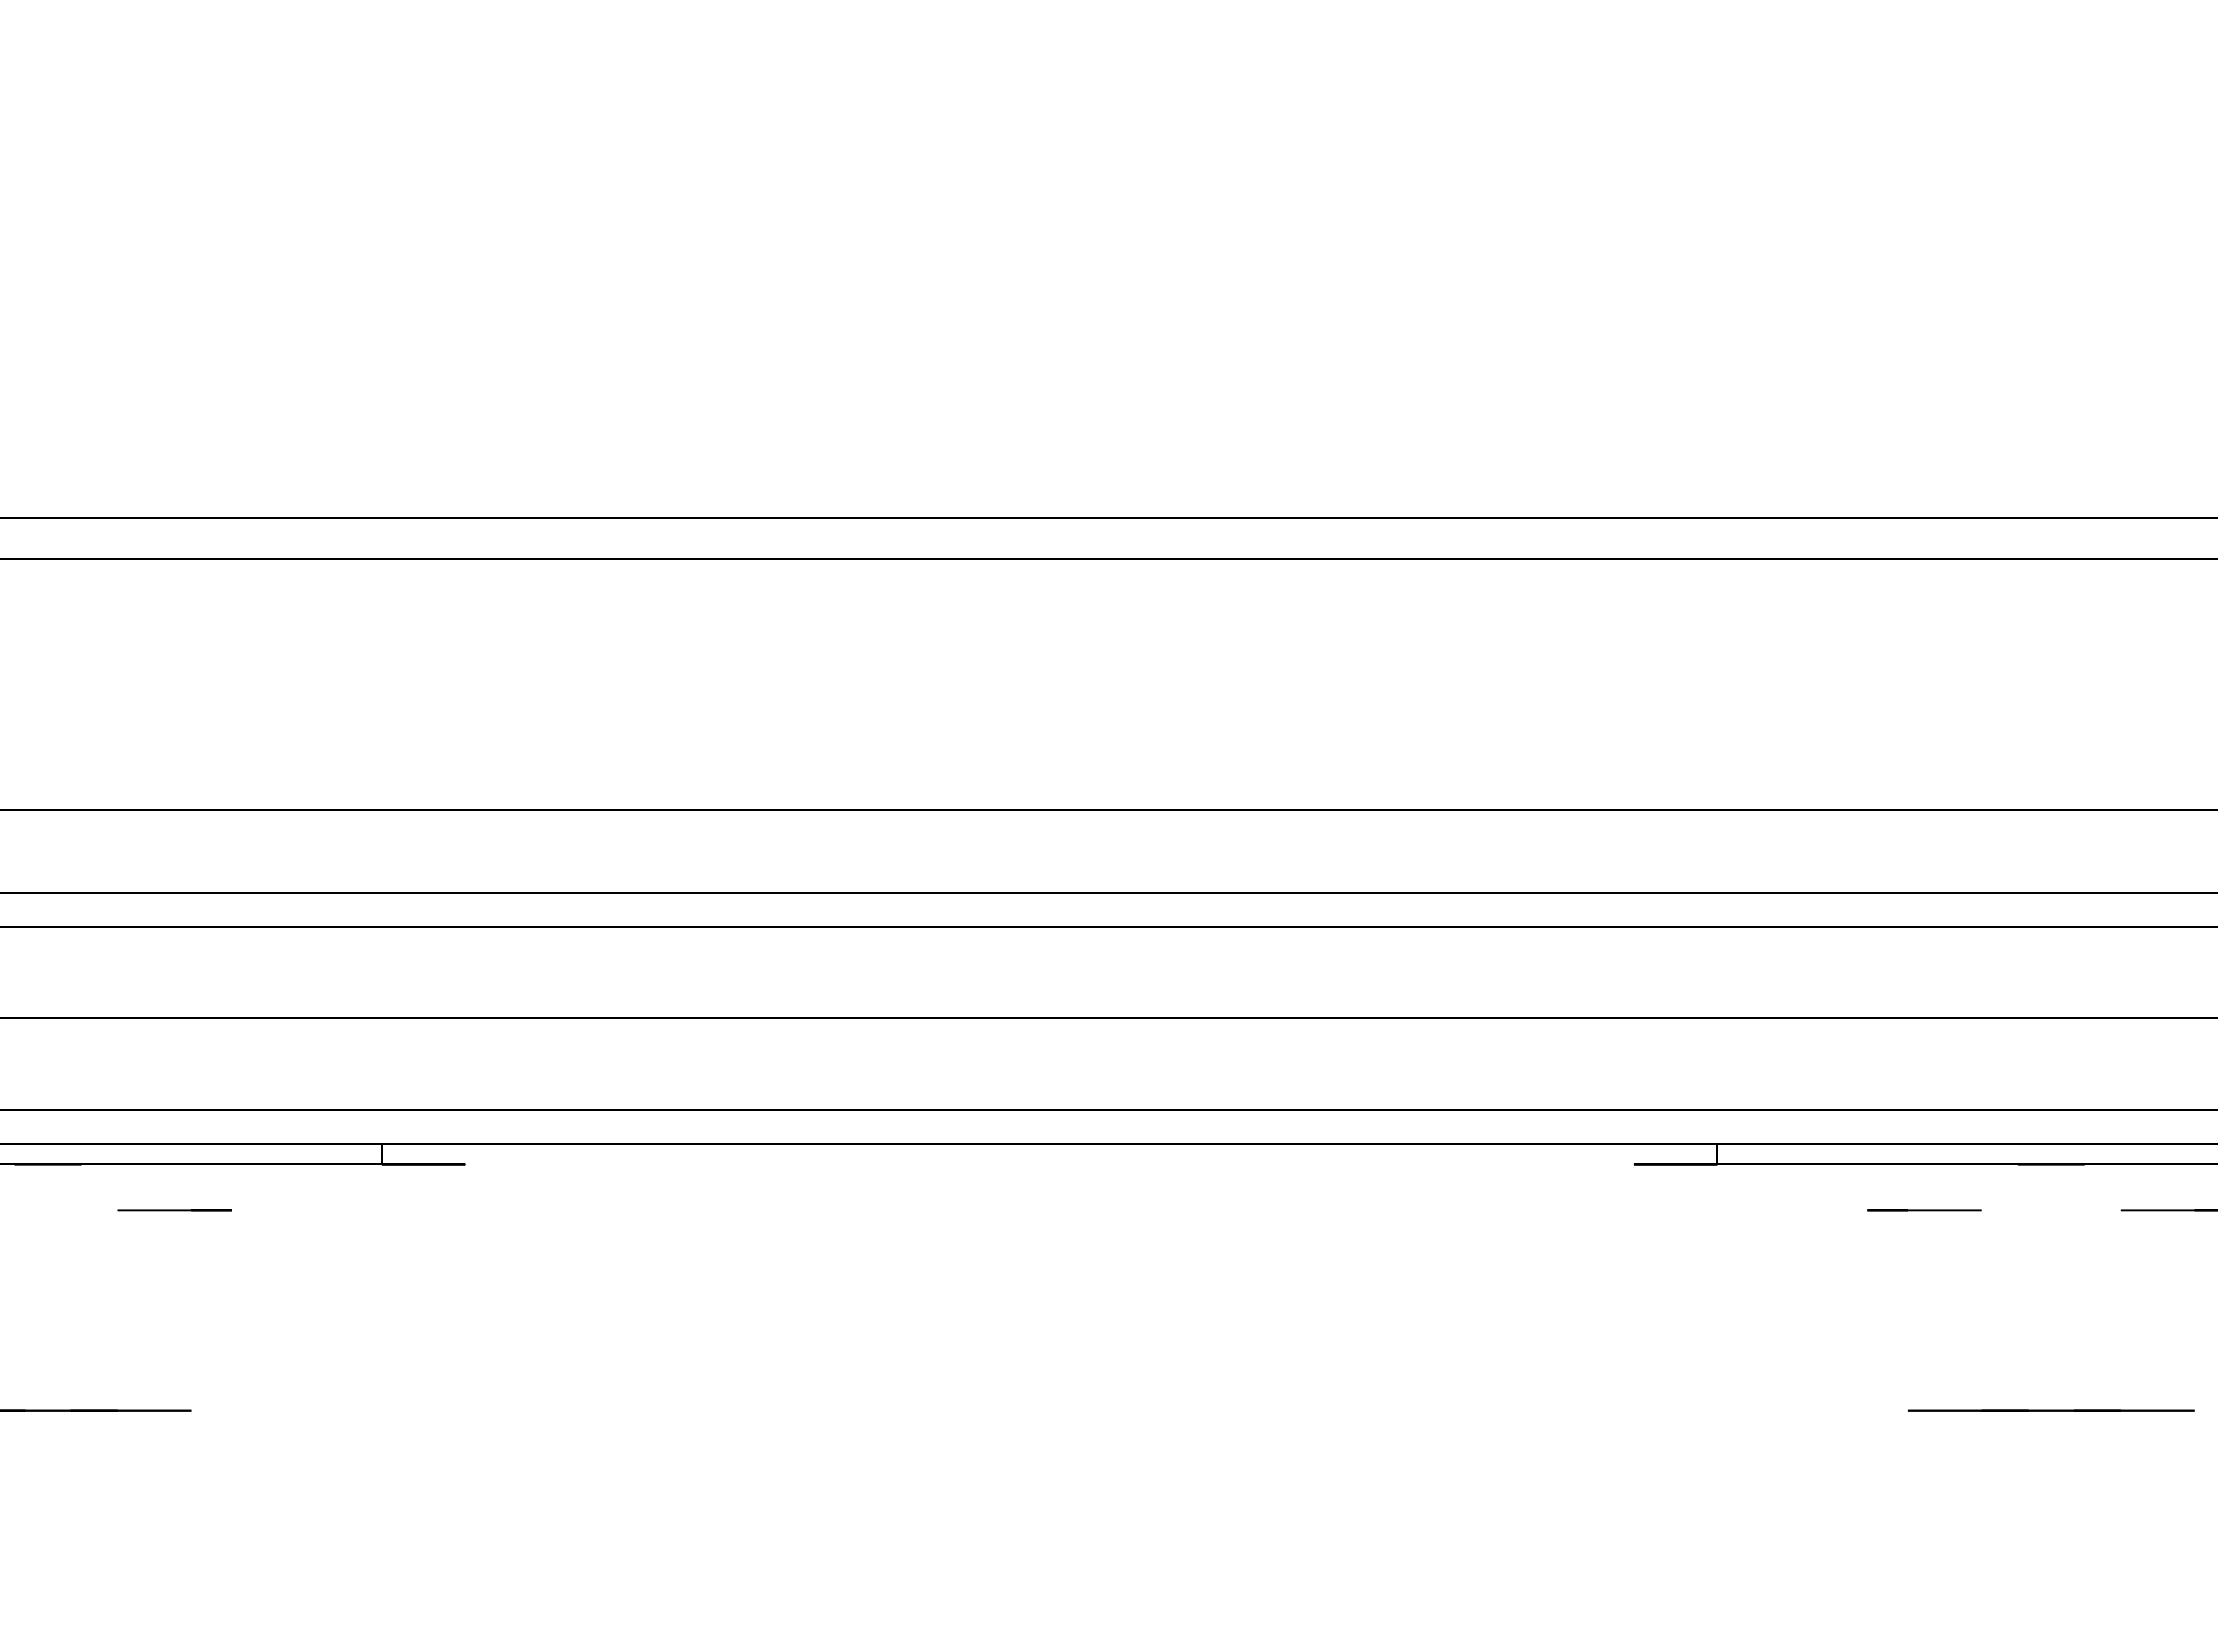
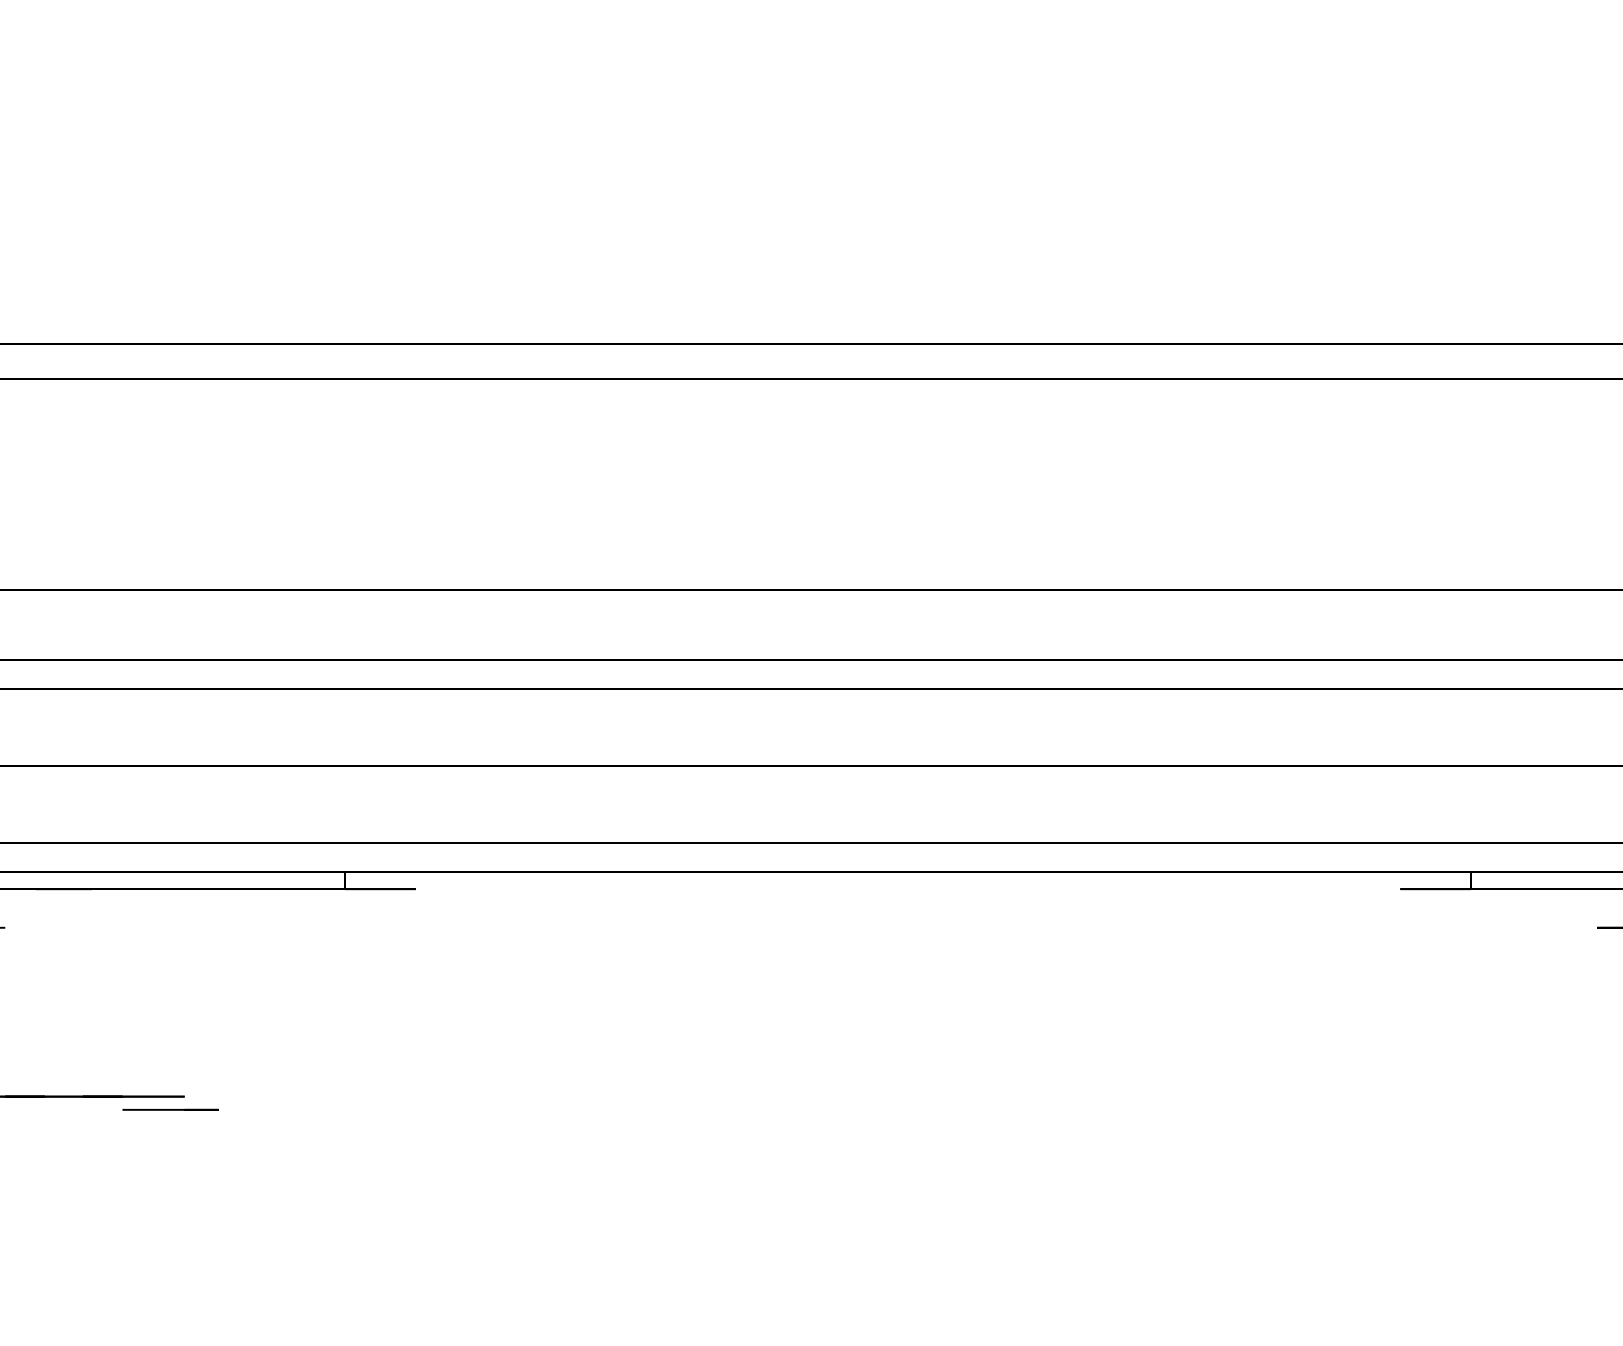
line: (174, 1210) -> (170, 1109), moved

